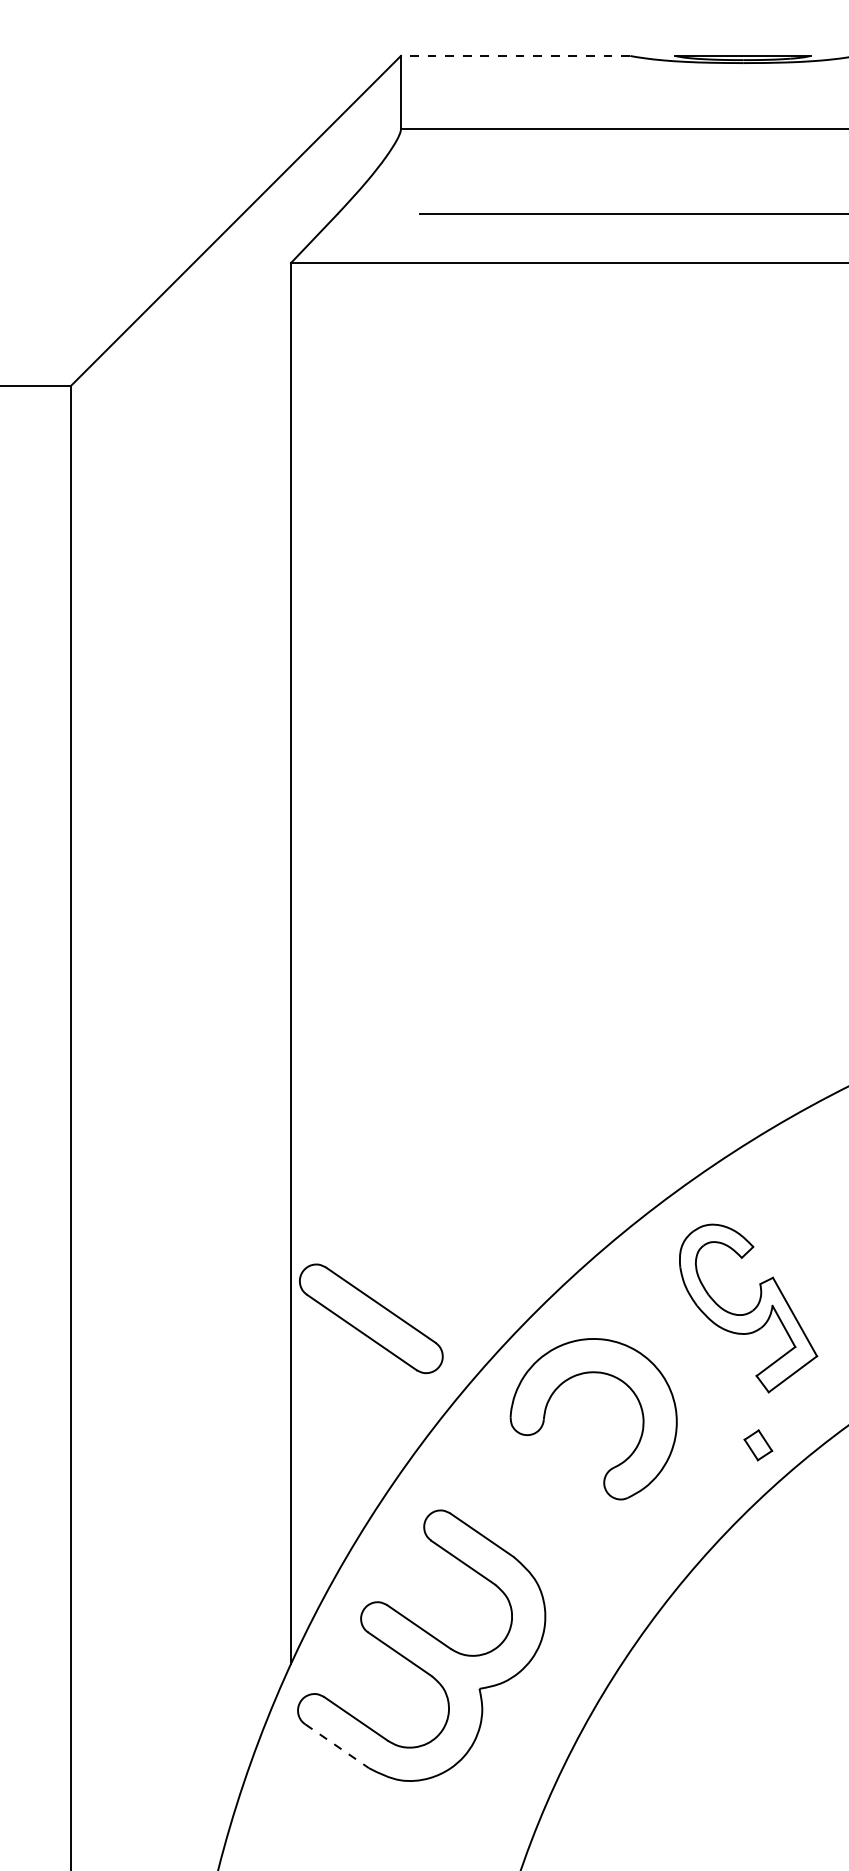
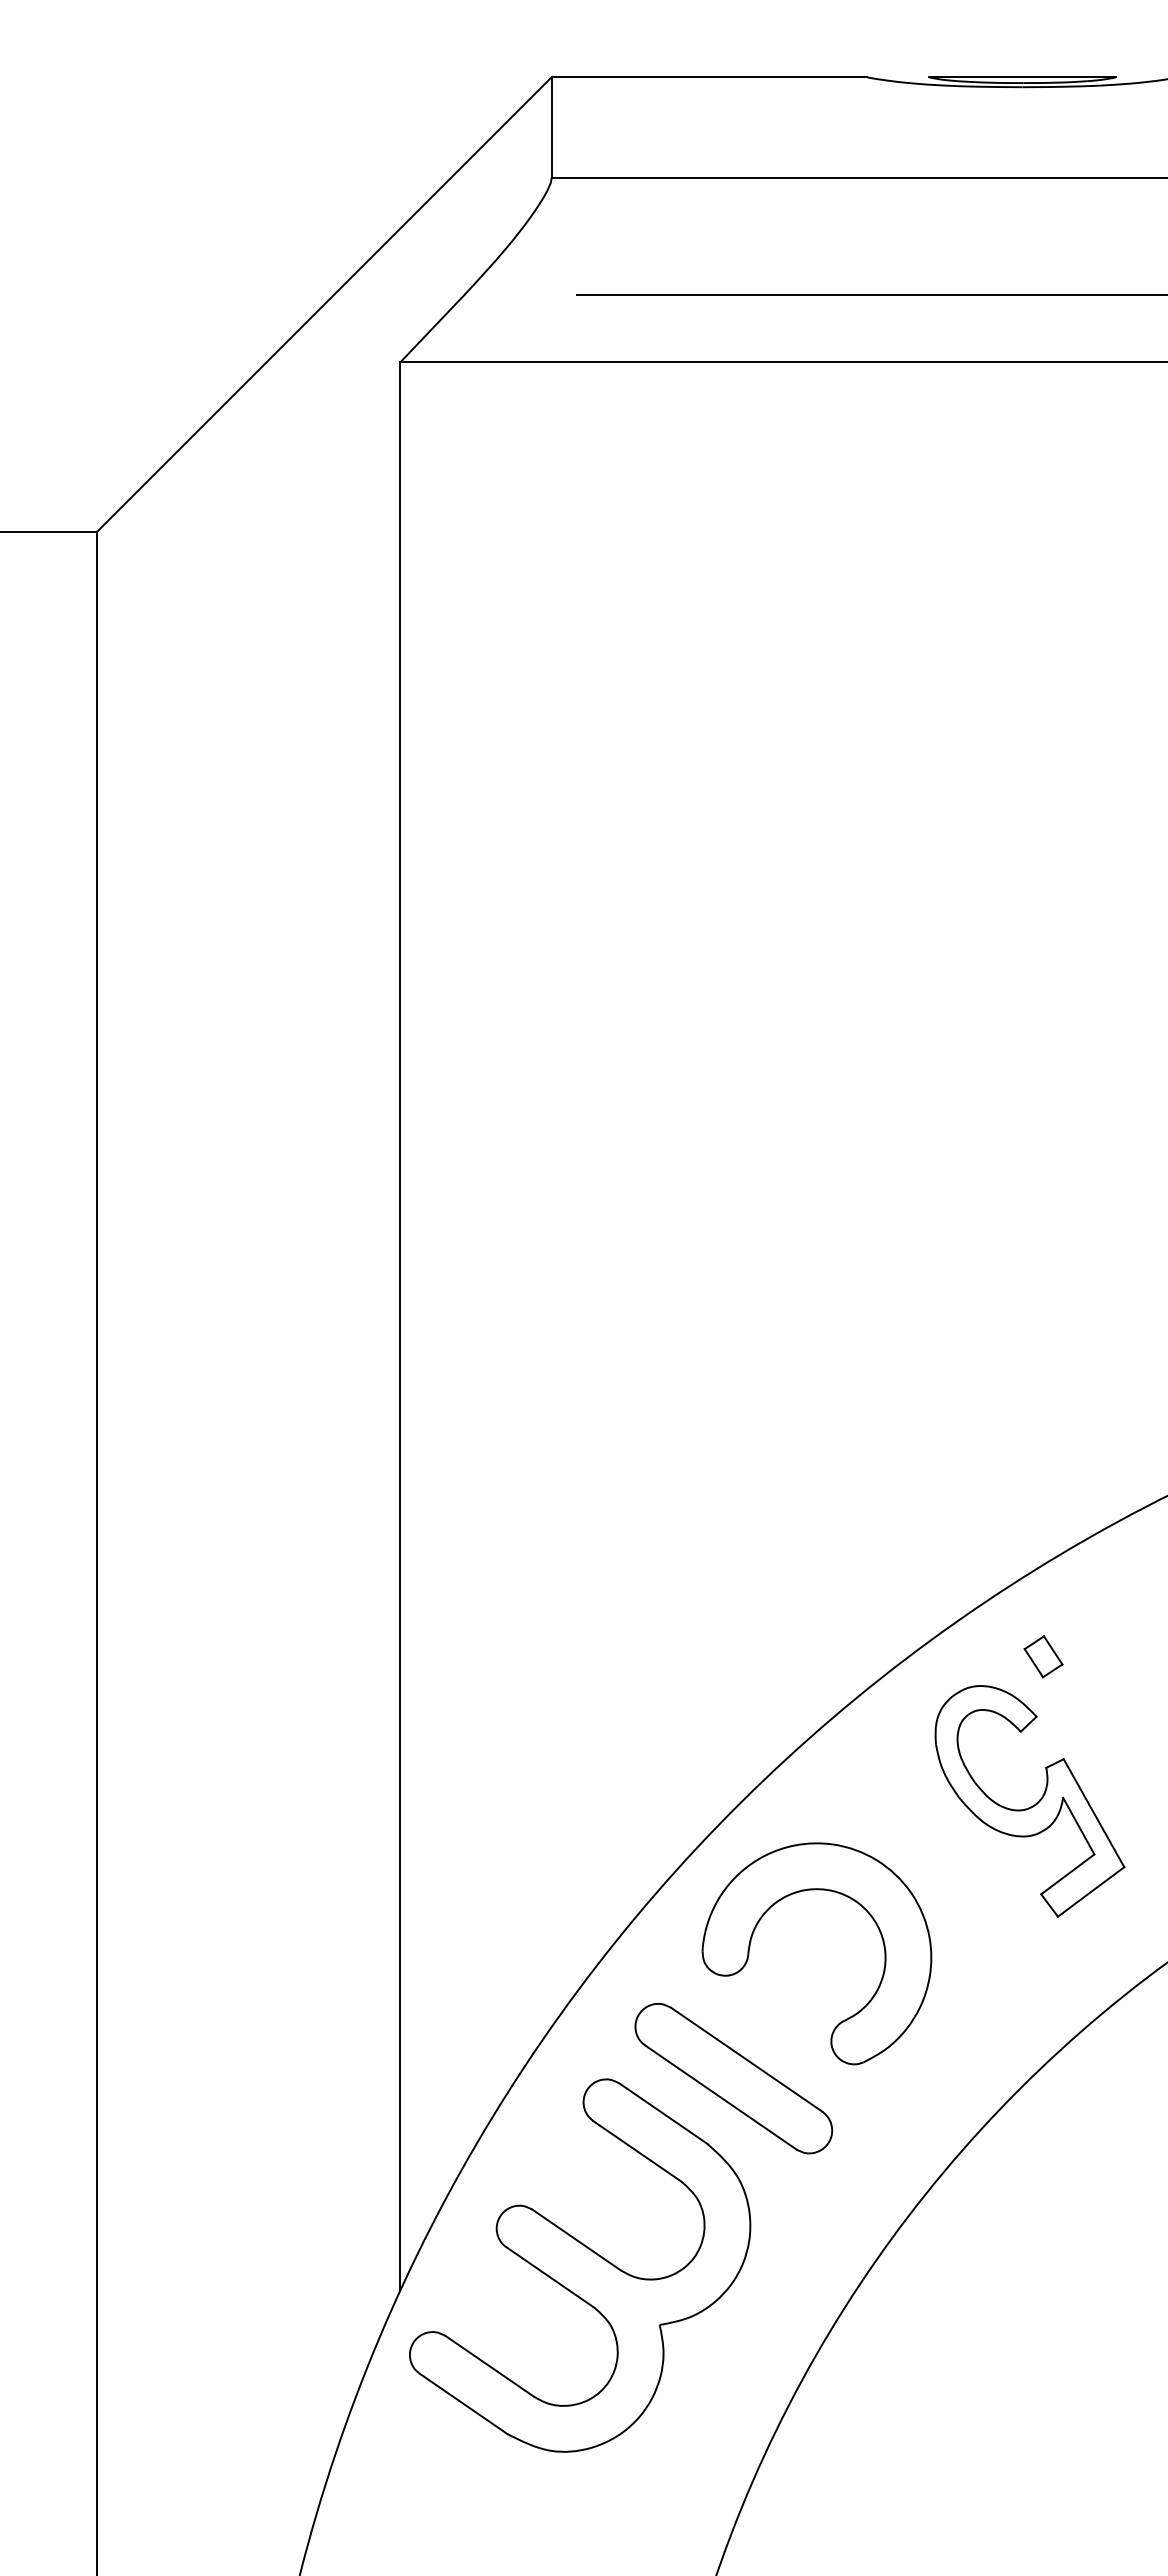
line: (515, 56) -> (709, 77), dashed -> solid
part: (371, 1318) -> (733, 2078), moved
part: (758, 1445) -> (1043, 1656), moved
line: (337, 1746) -> (464, 2404), dashed -> solid

